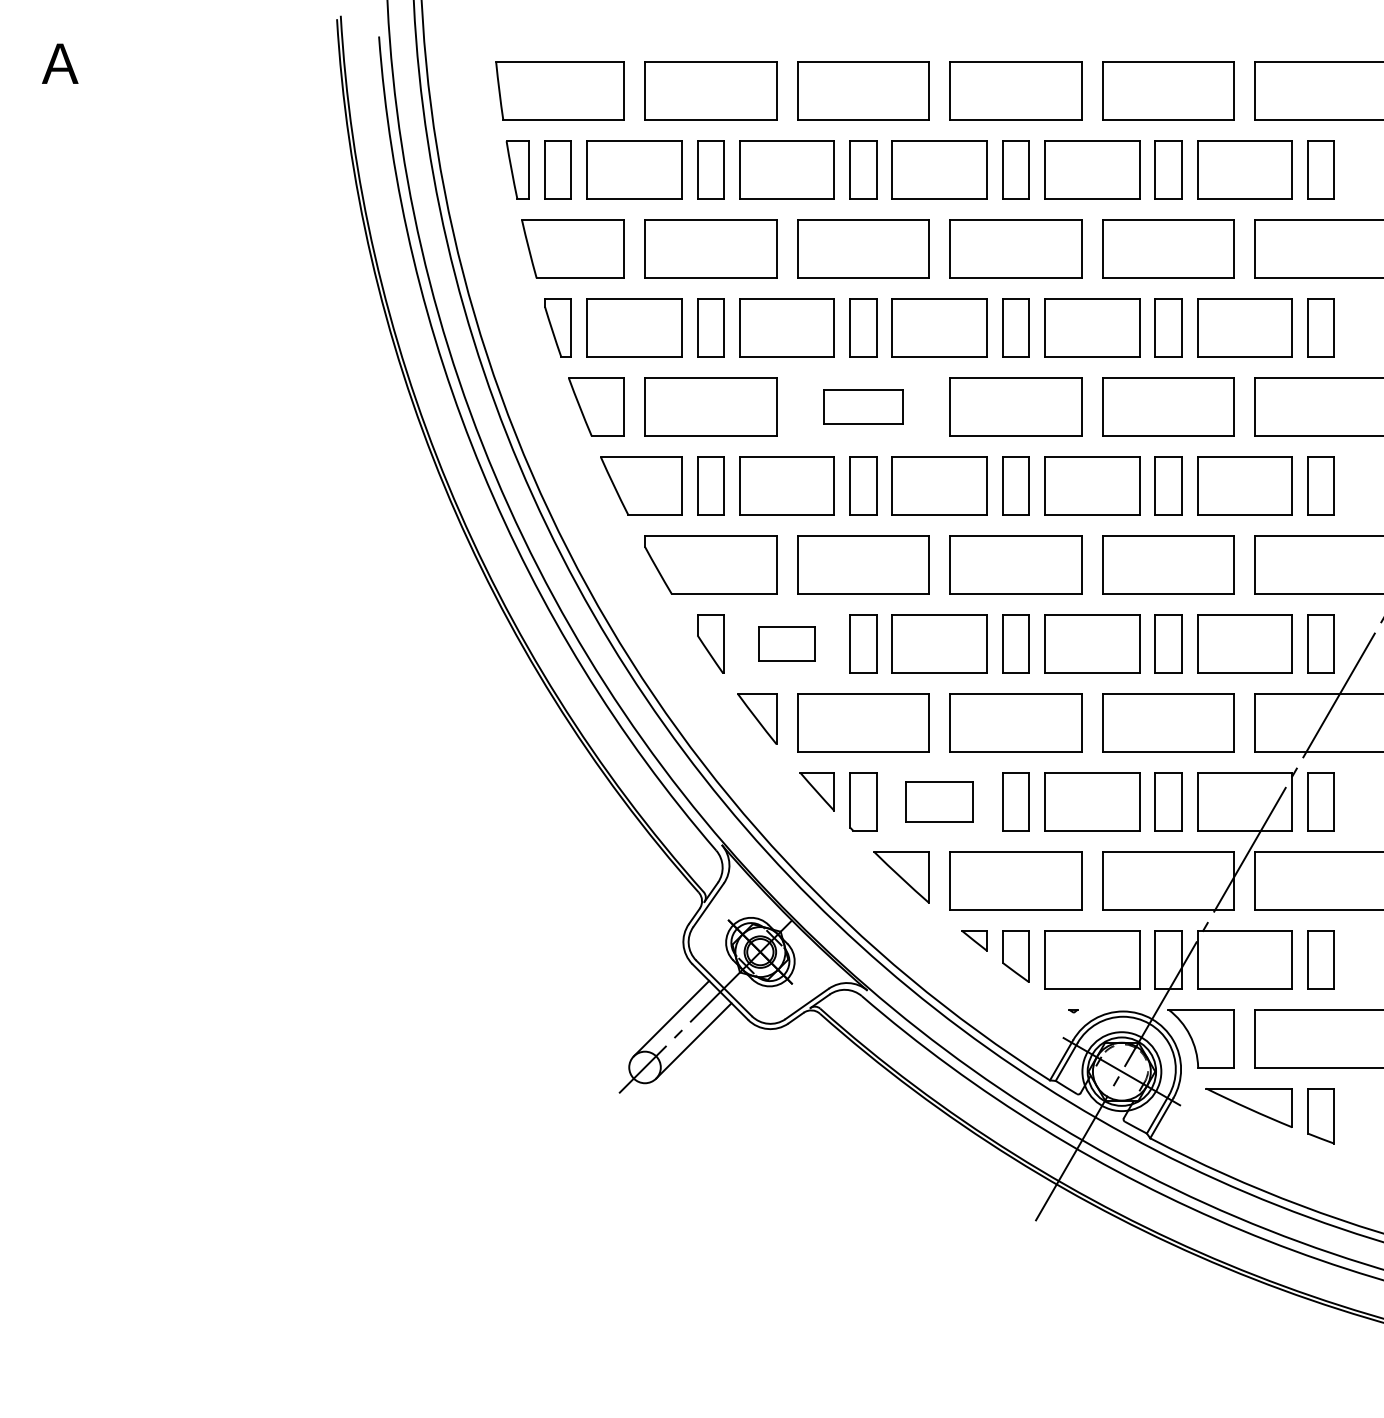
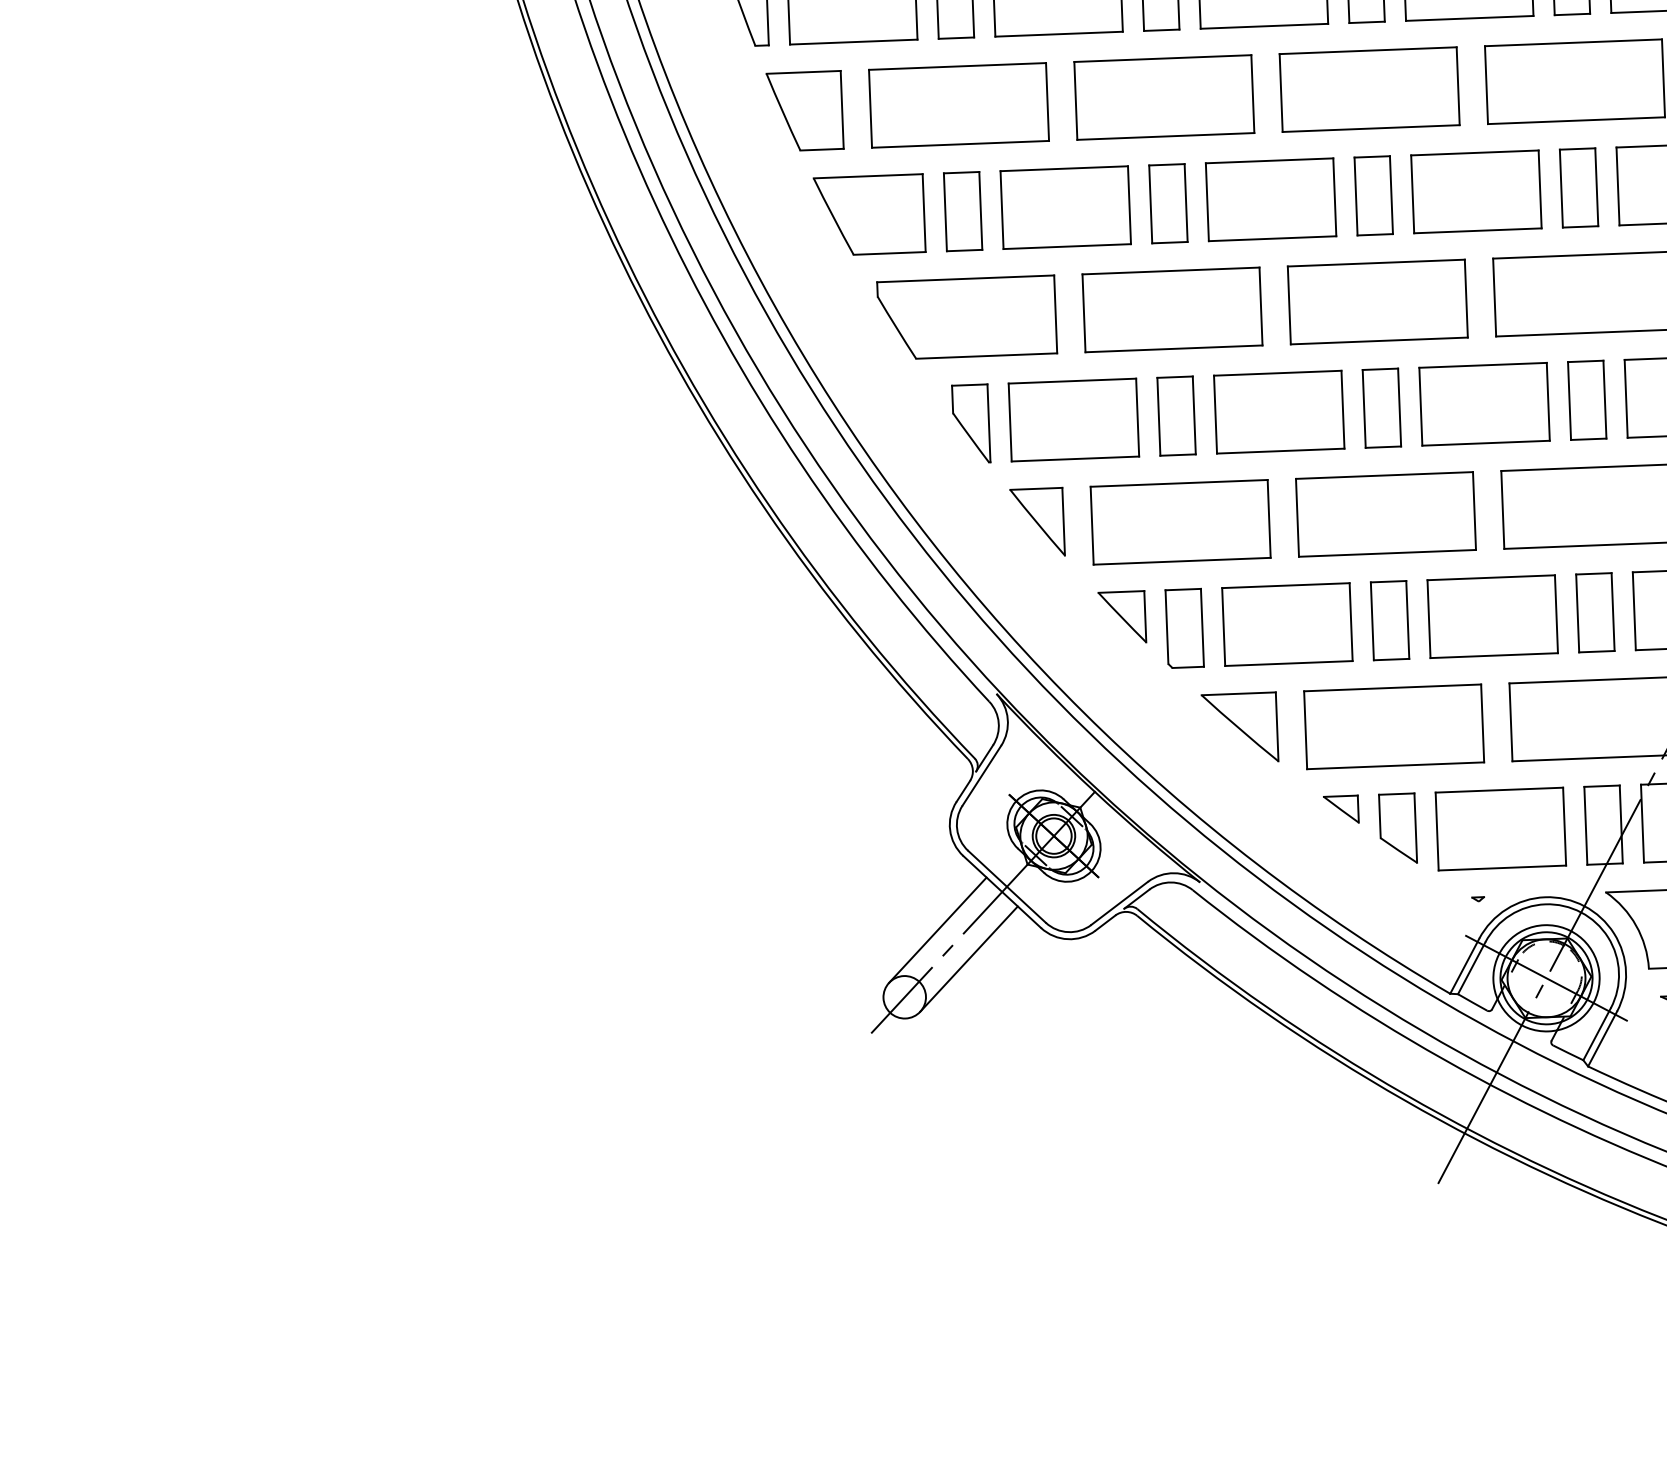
part: (863, 406) -> (1164, 96), size x1.67
part: (786, 643) -> (1073, 419), size x1.67
part: (939, 801) -> (1287, 624), size x1.43

